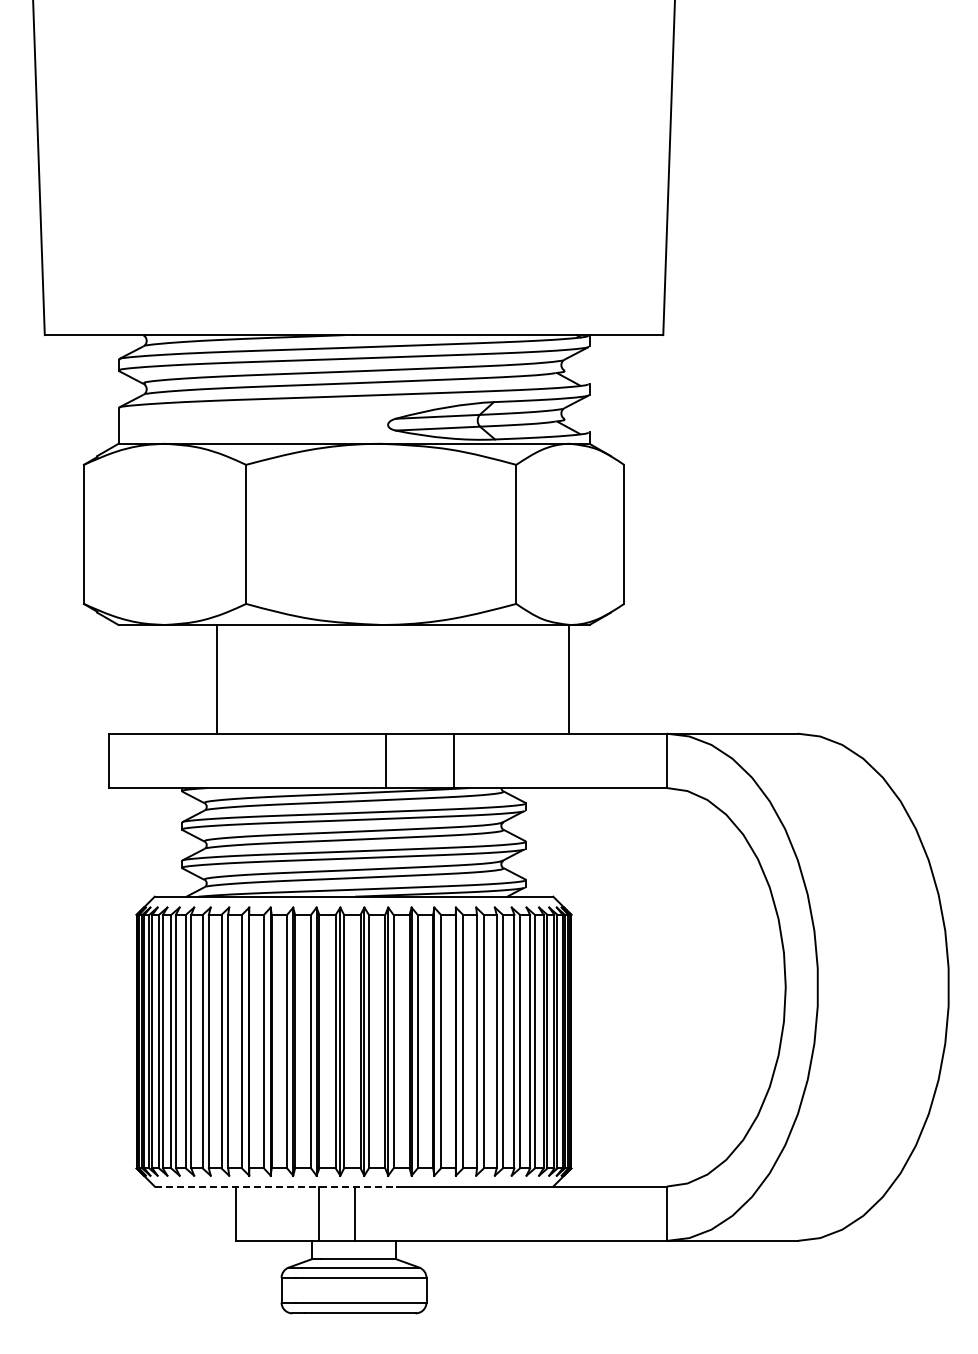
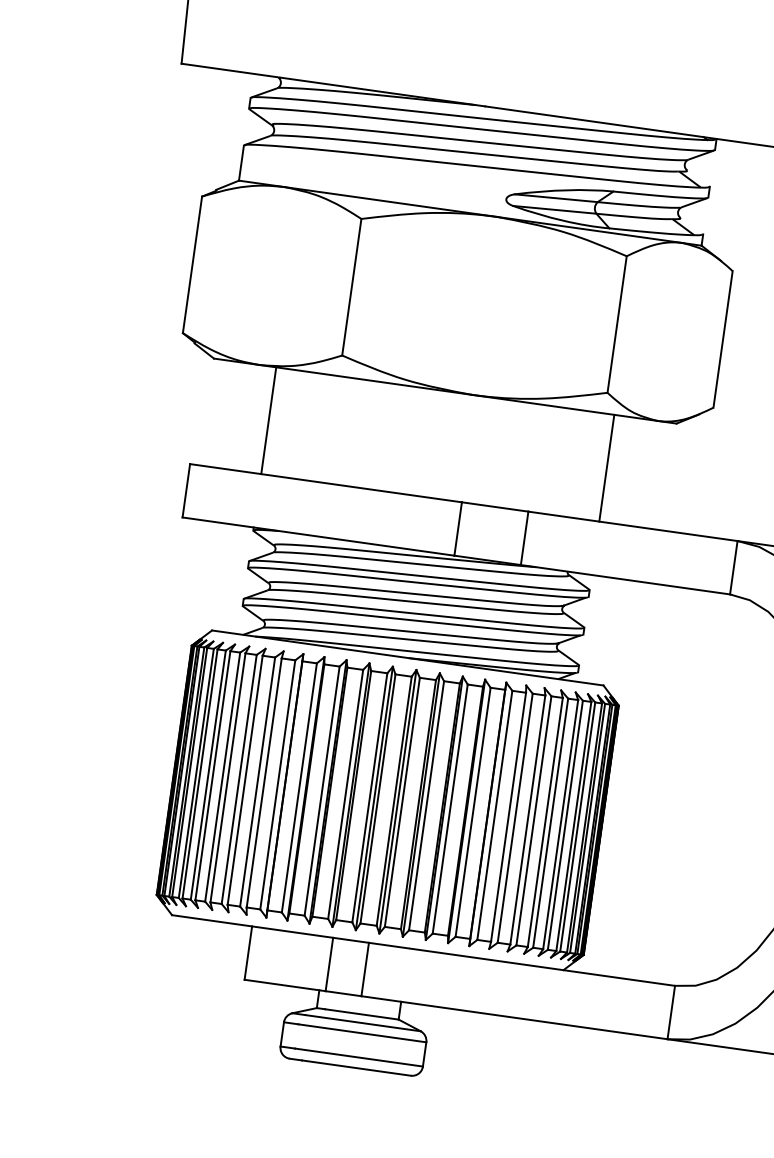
line: (216, 678) -> (268, 419), moved
line: (569, 678) -> (607, 467), moved
line: (275, 1186) -> (290, 931), dashed -> solid

